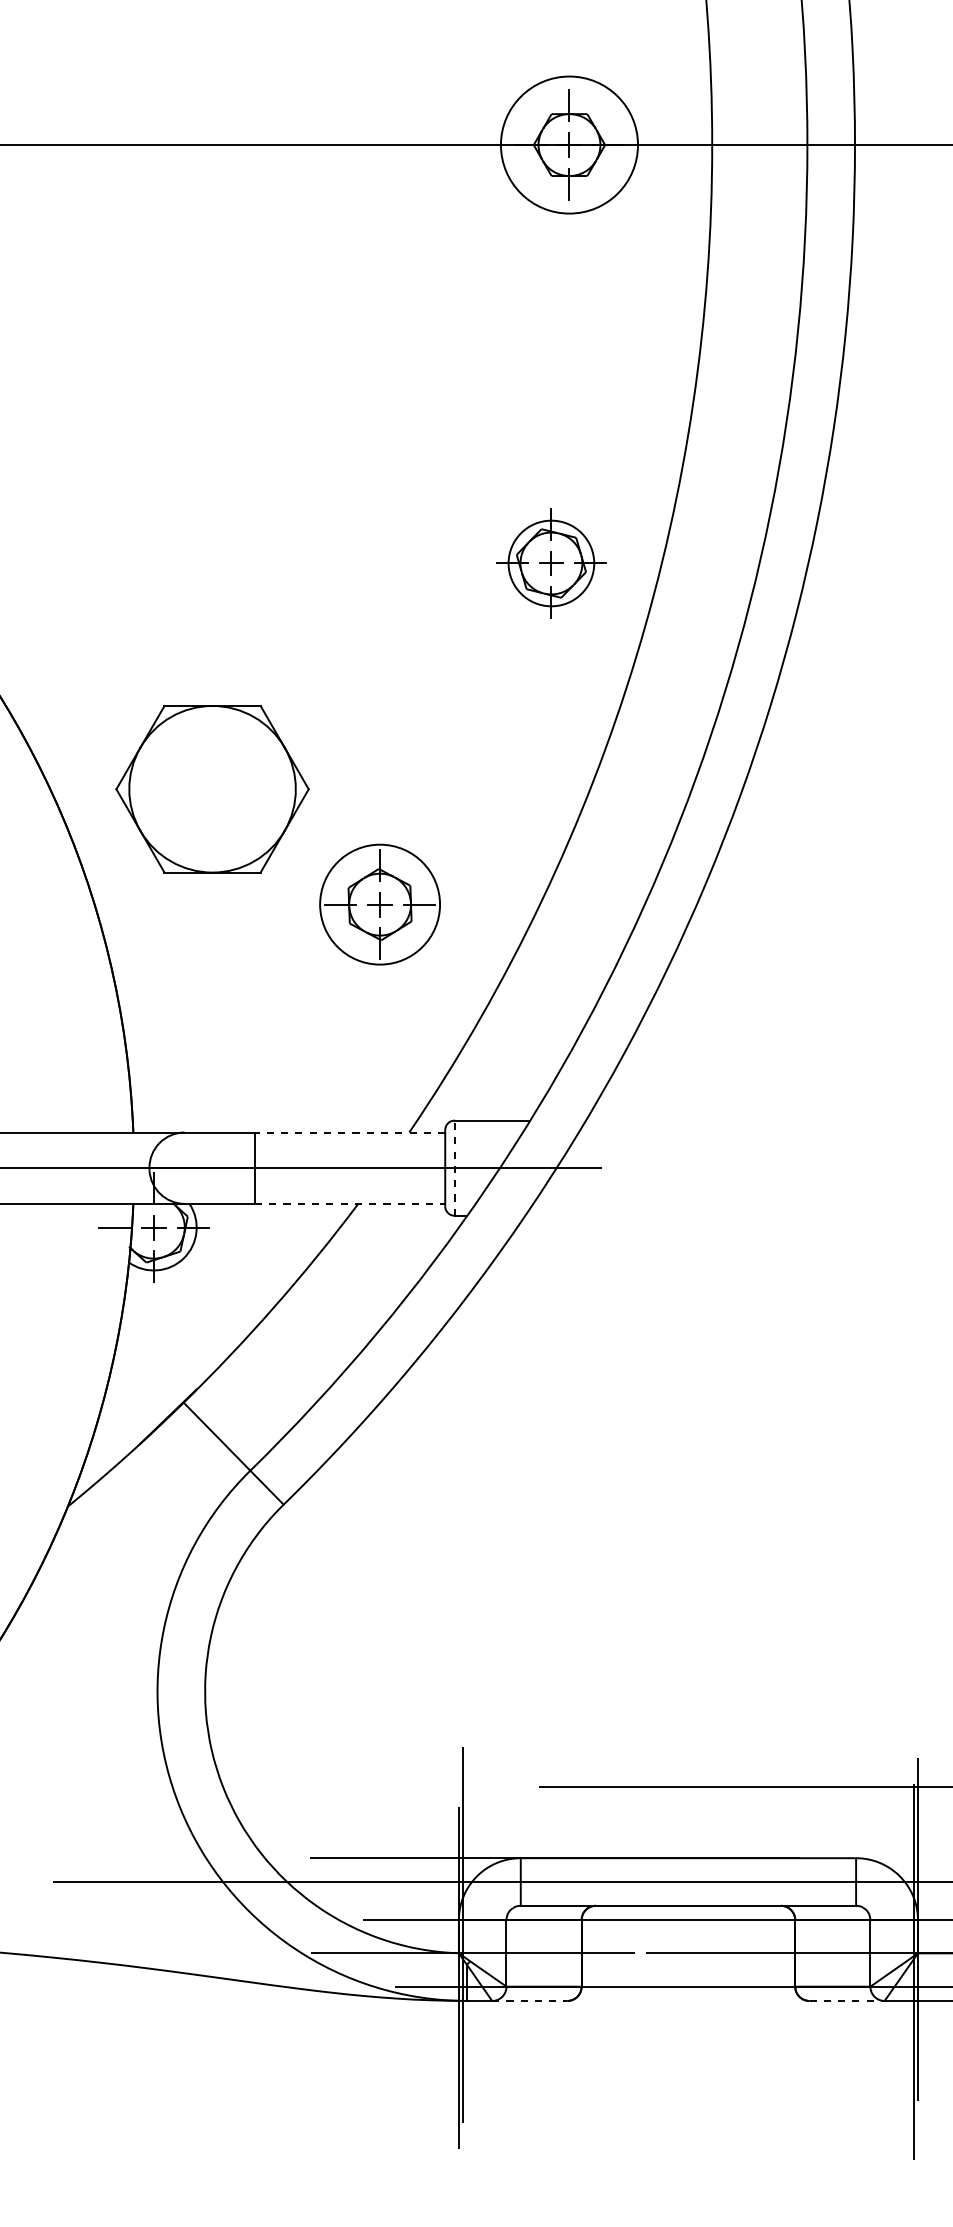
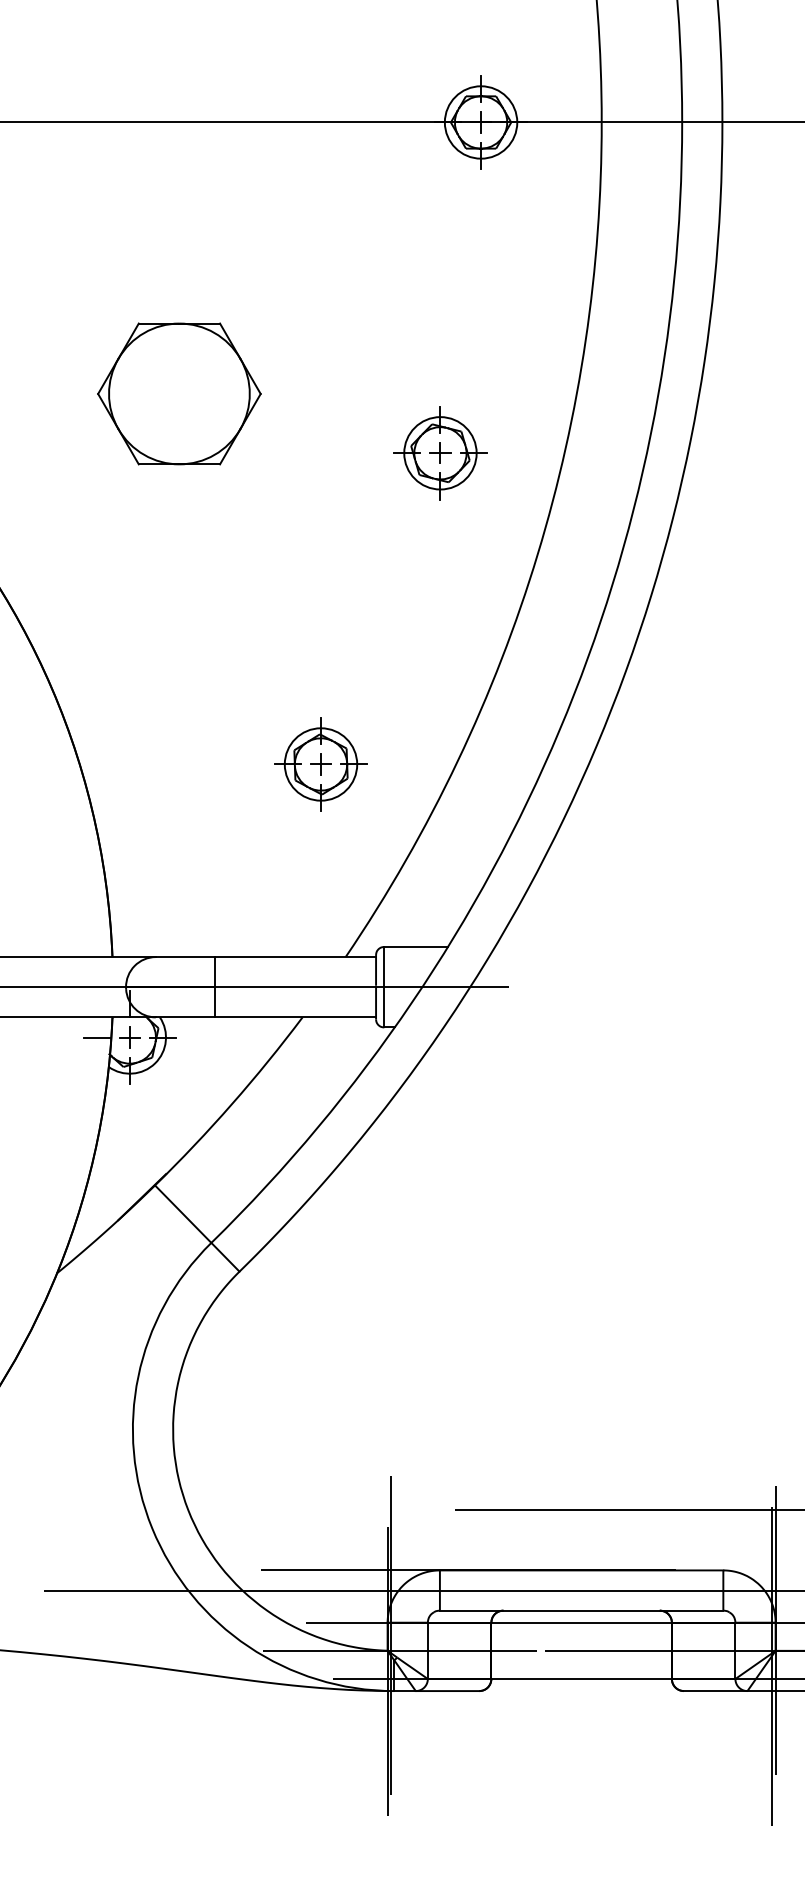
circle: (569, 144) -> (481, 122), size x0.62
part: (551, 563) -> (440, 453), moved
part: (212, 789) -> (179, 394), moved
circle: (379, 904) -> (320, 764), size x0.71
line: (349, 1132) -> (295, 957), dashed -> solid
line: (454, 1168) -> (383, 987), dashed -> solid
line: (350, 1203) -> (296, 1017), dashed -> solid
line: (529, 2000) -> (447, 1690), dashed -> solid
line: (847, 2000) -> (716, 1690), dashed -> solid

